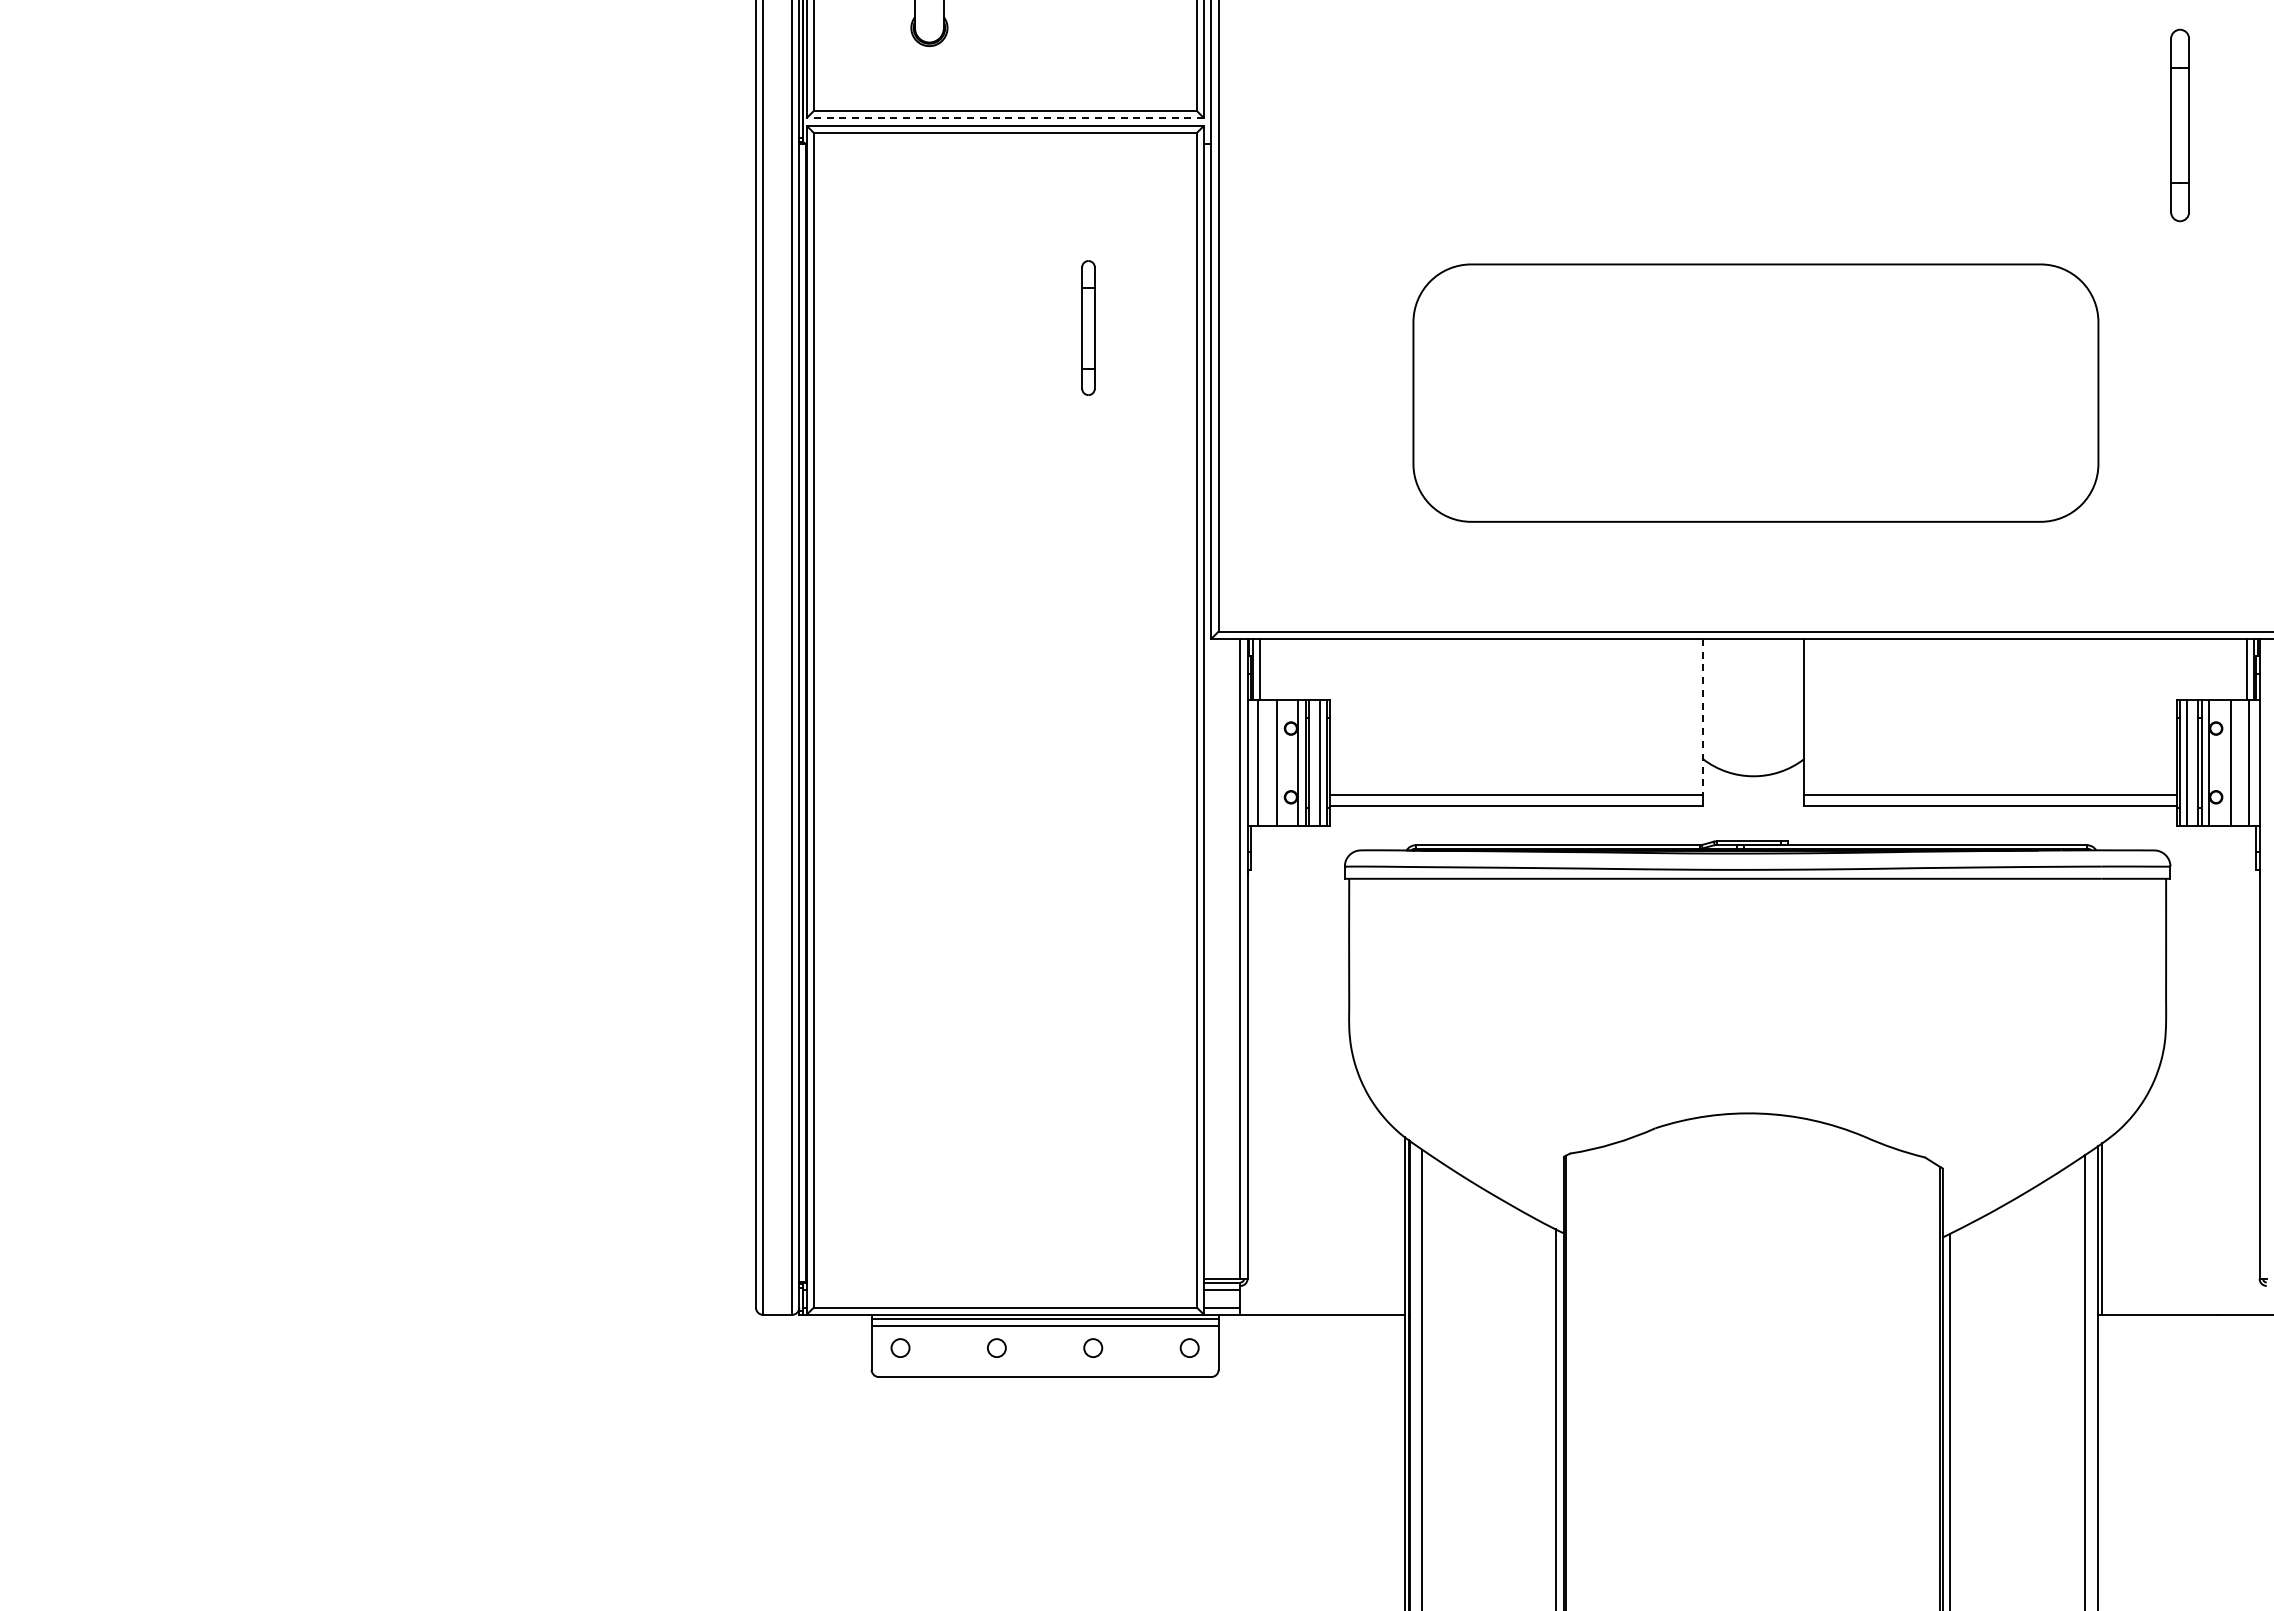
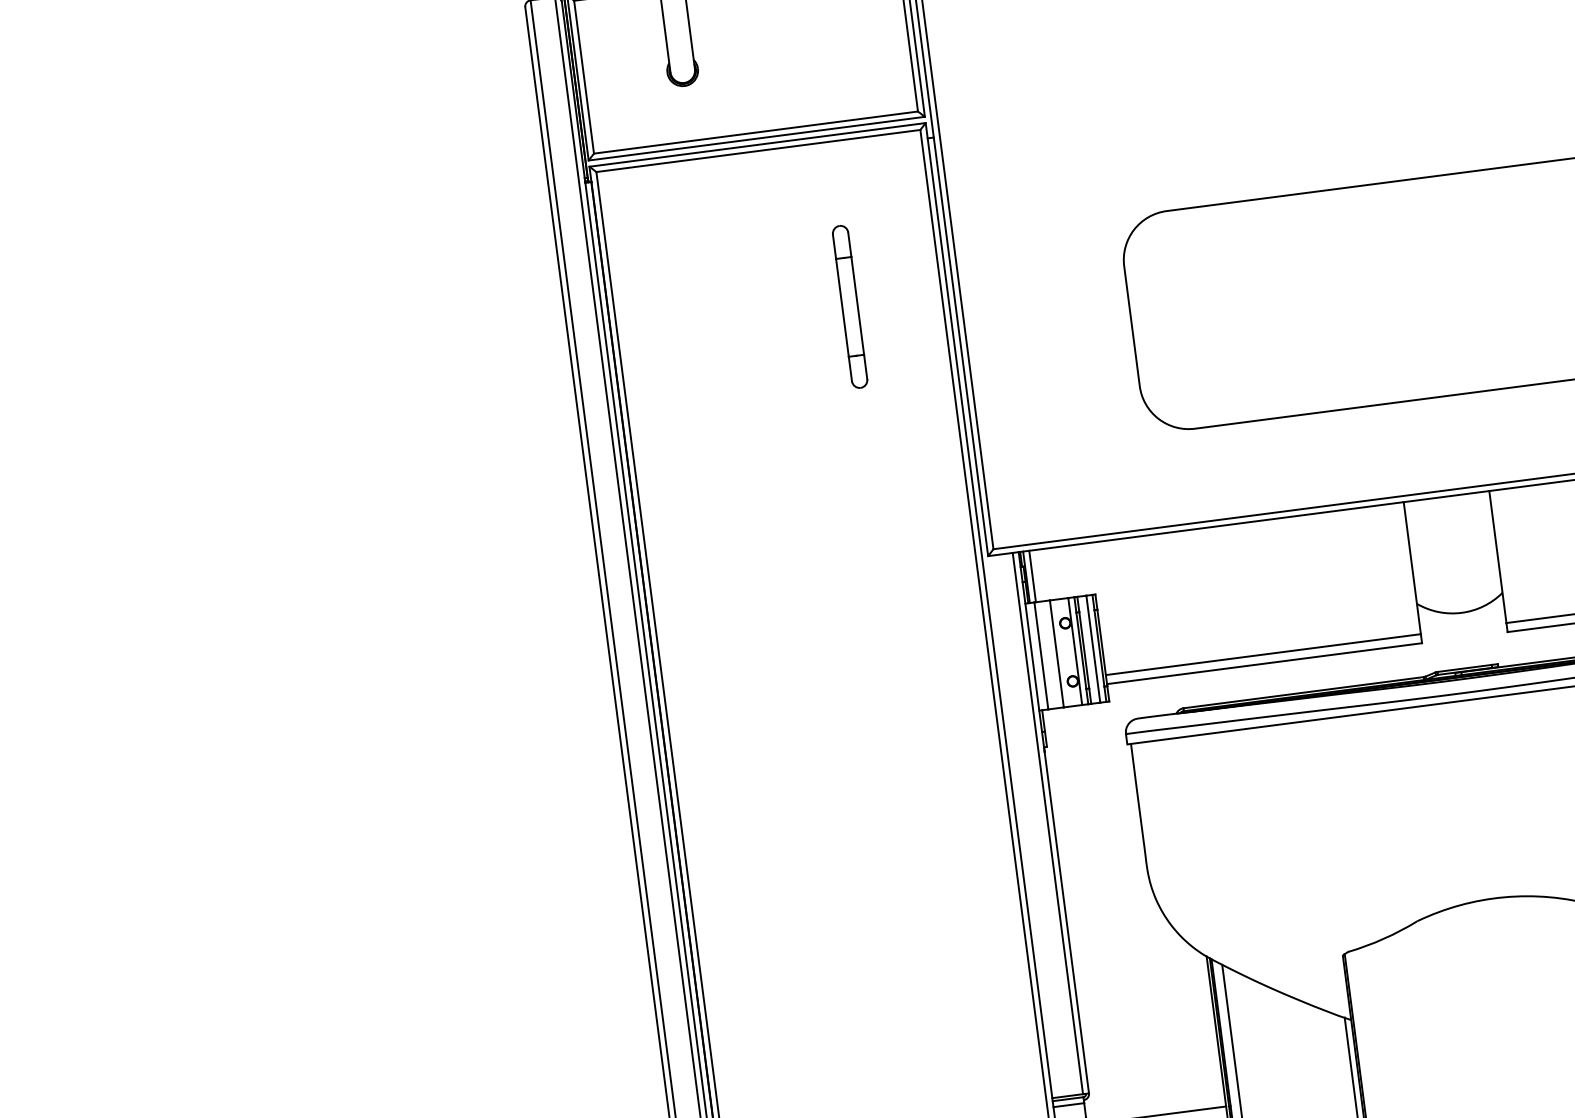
line: (1005, 118) -> (756, 138), dashed -> solid
part: (1088, 327) -> (850, 306), size x1.43
line: (1702, 717) -> (1412, 568), dashed -> solid

